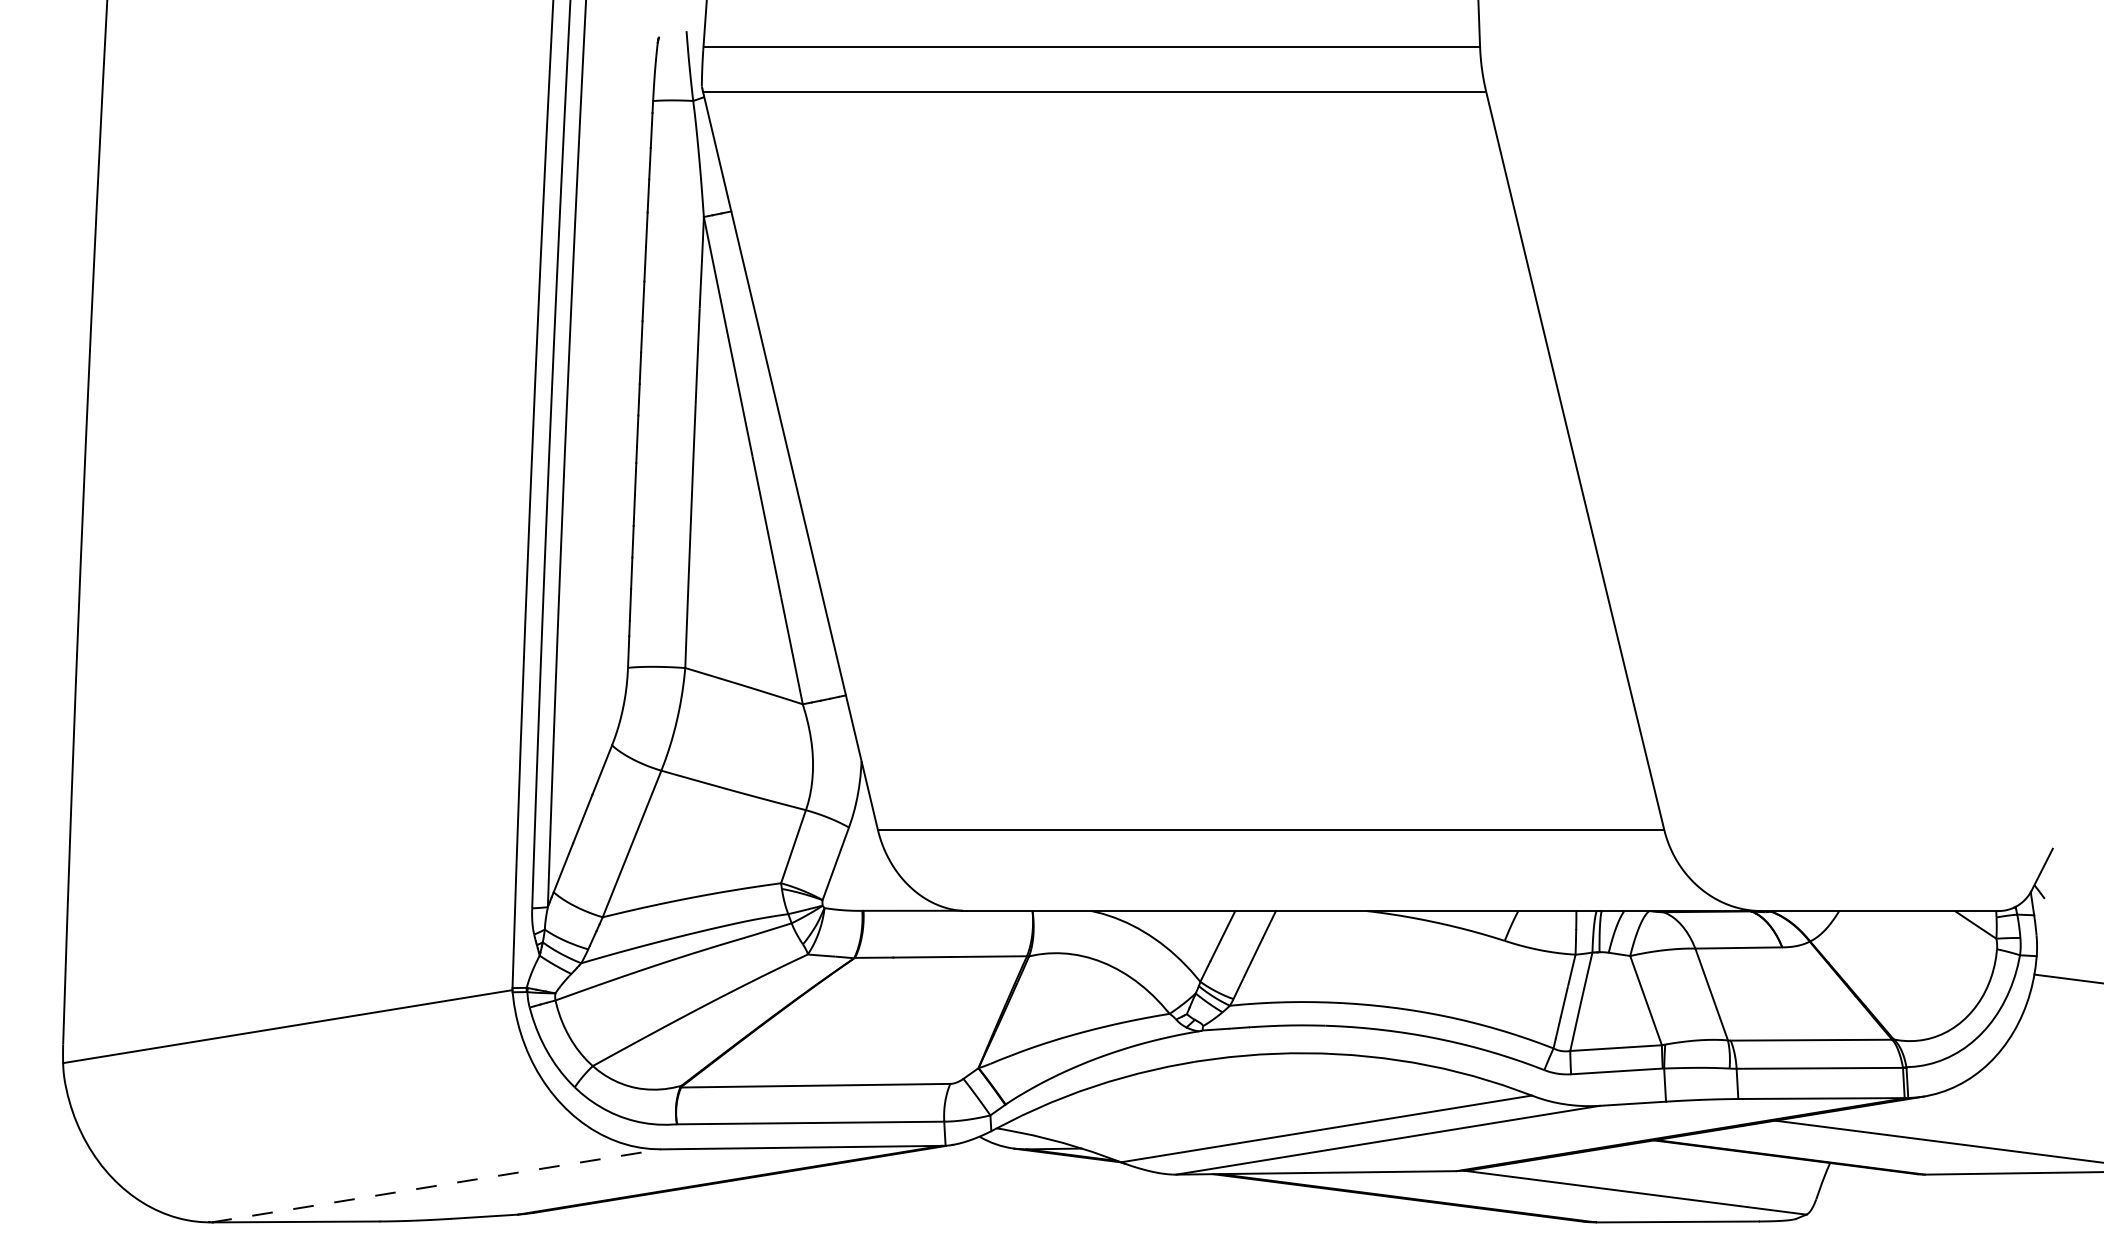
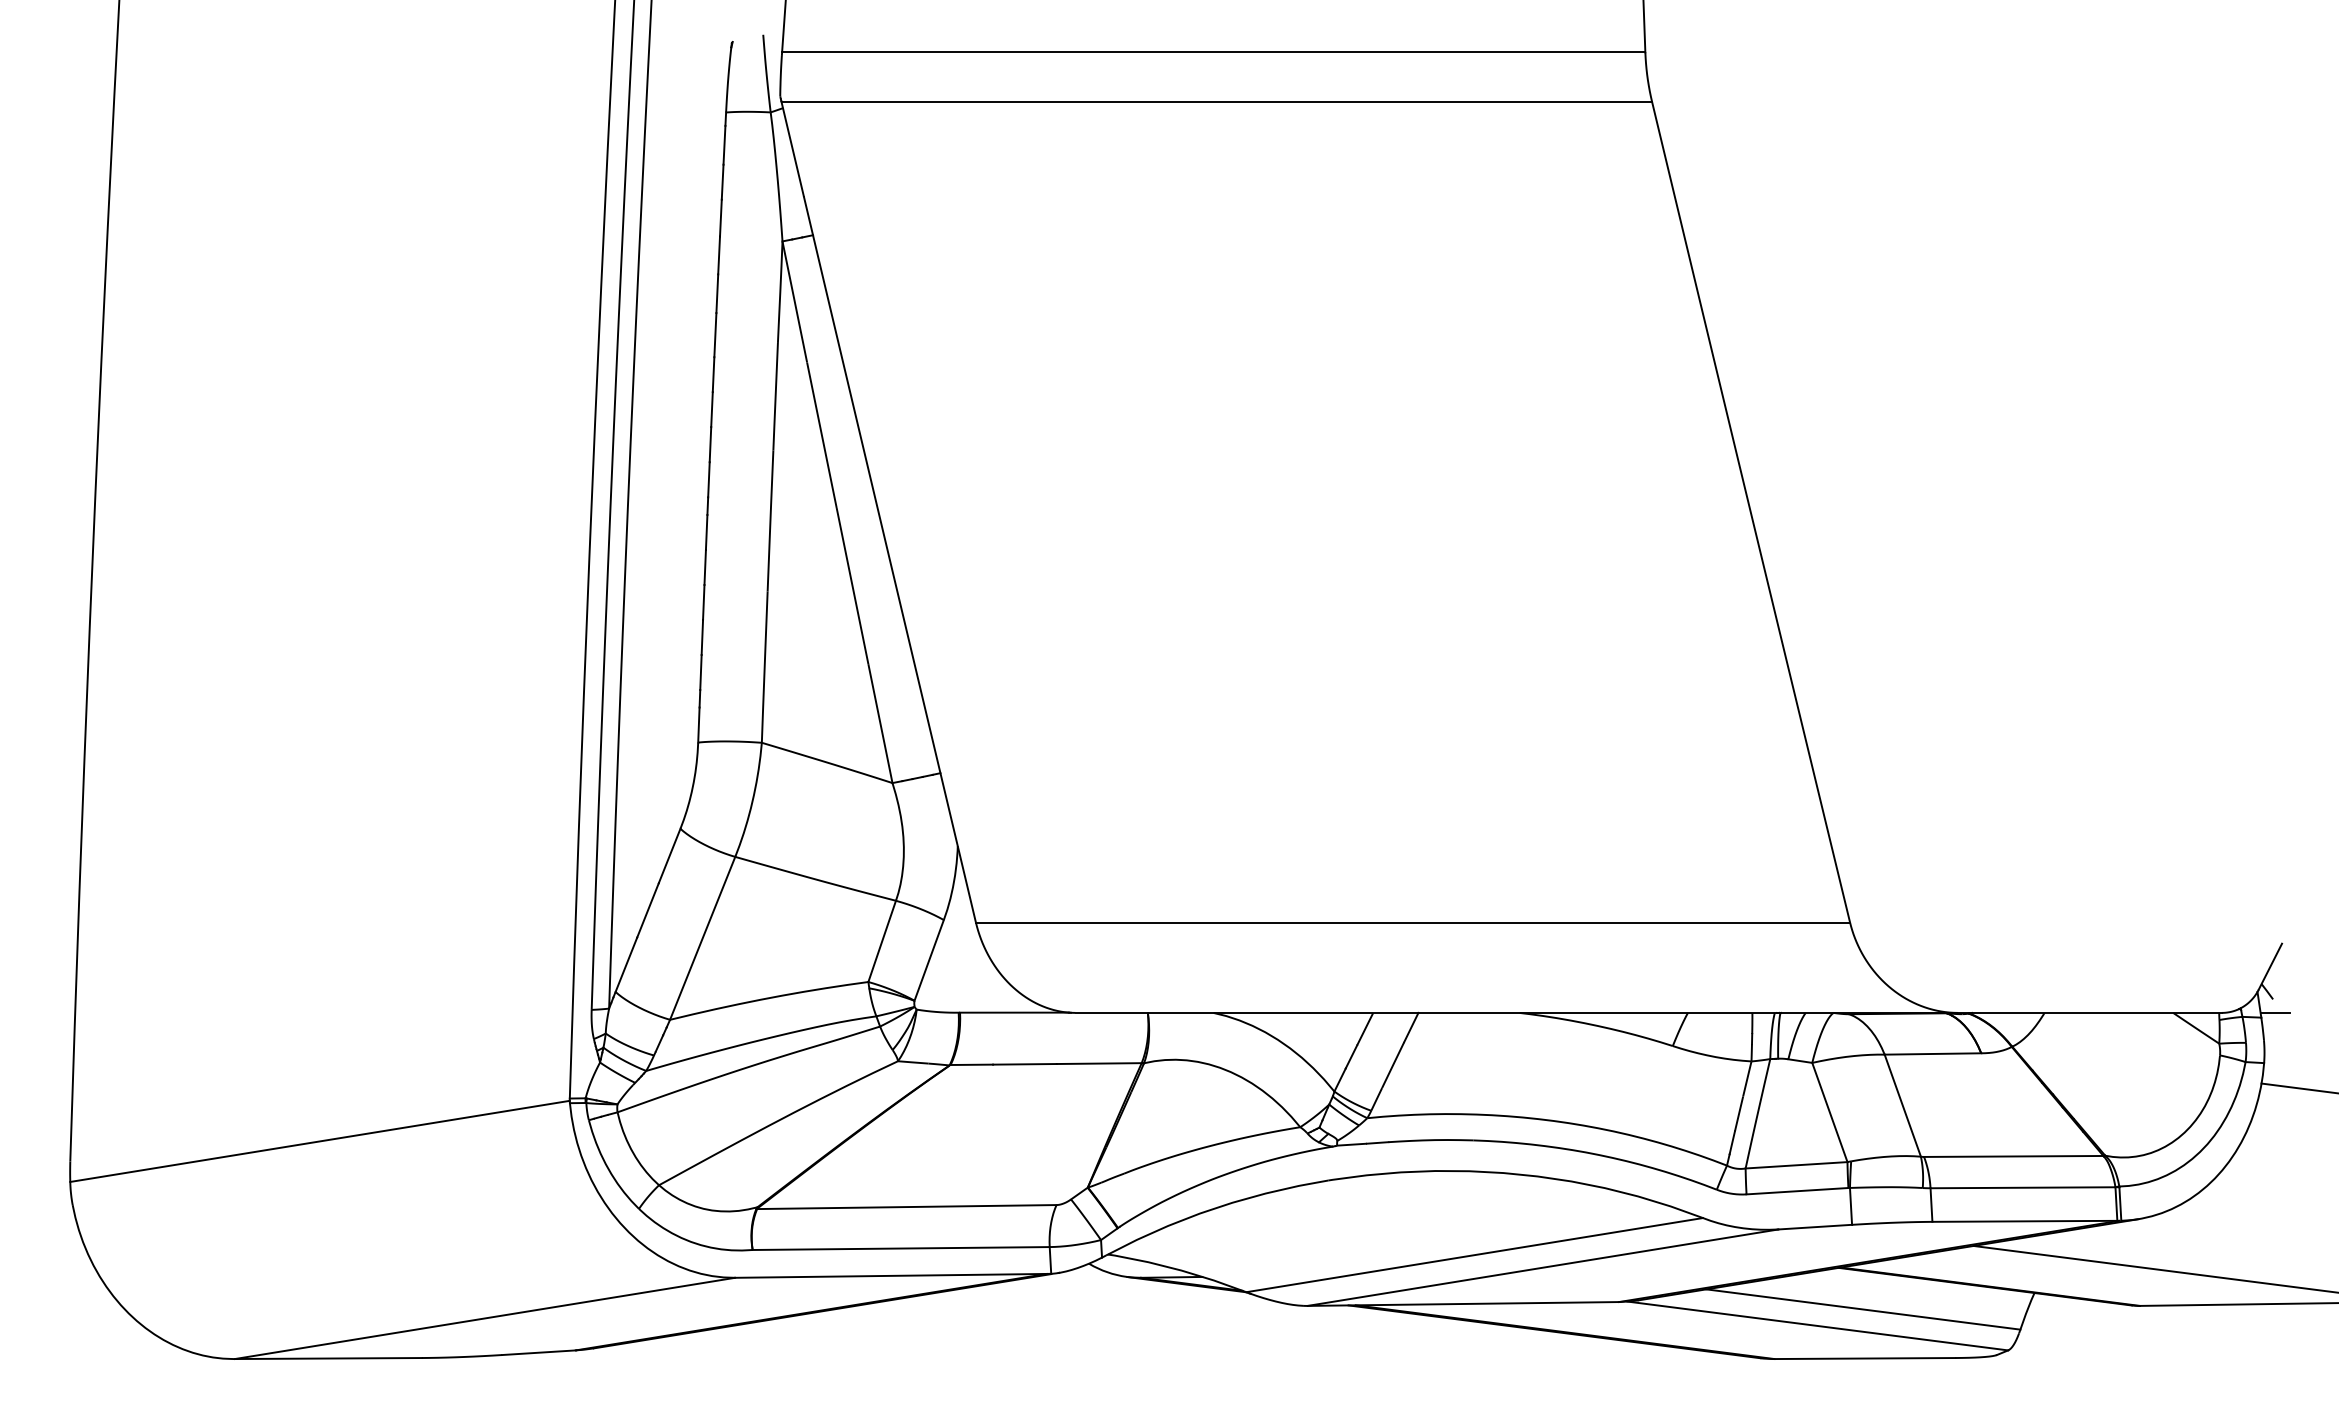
line: (2046, 910) -> (2274, 1012), added
line: (1676, 1177) -> (1863, 1309), added
line: (436, 1185) -> (485, 1318), dashed -> solid

